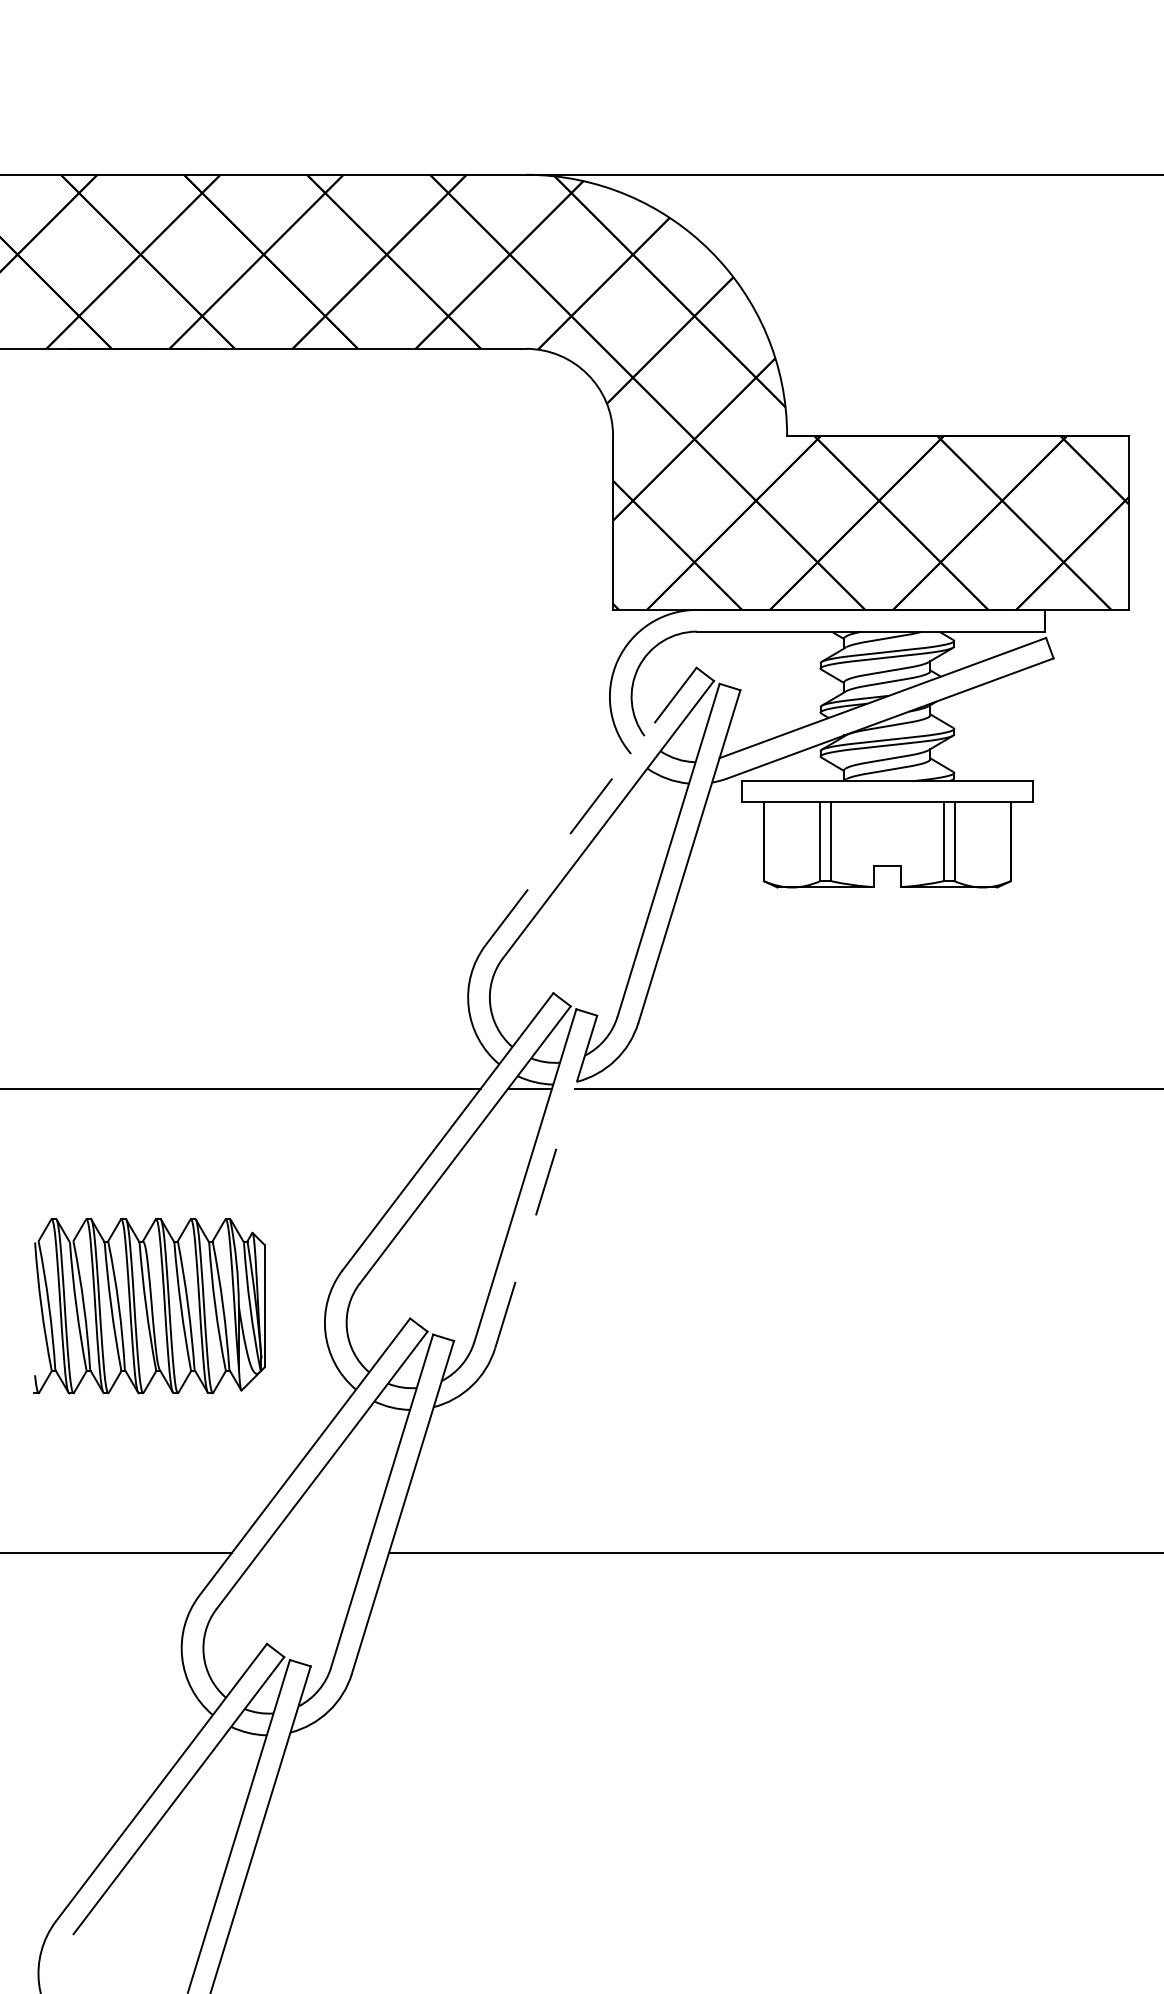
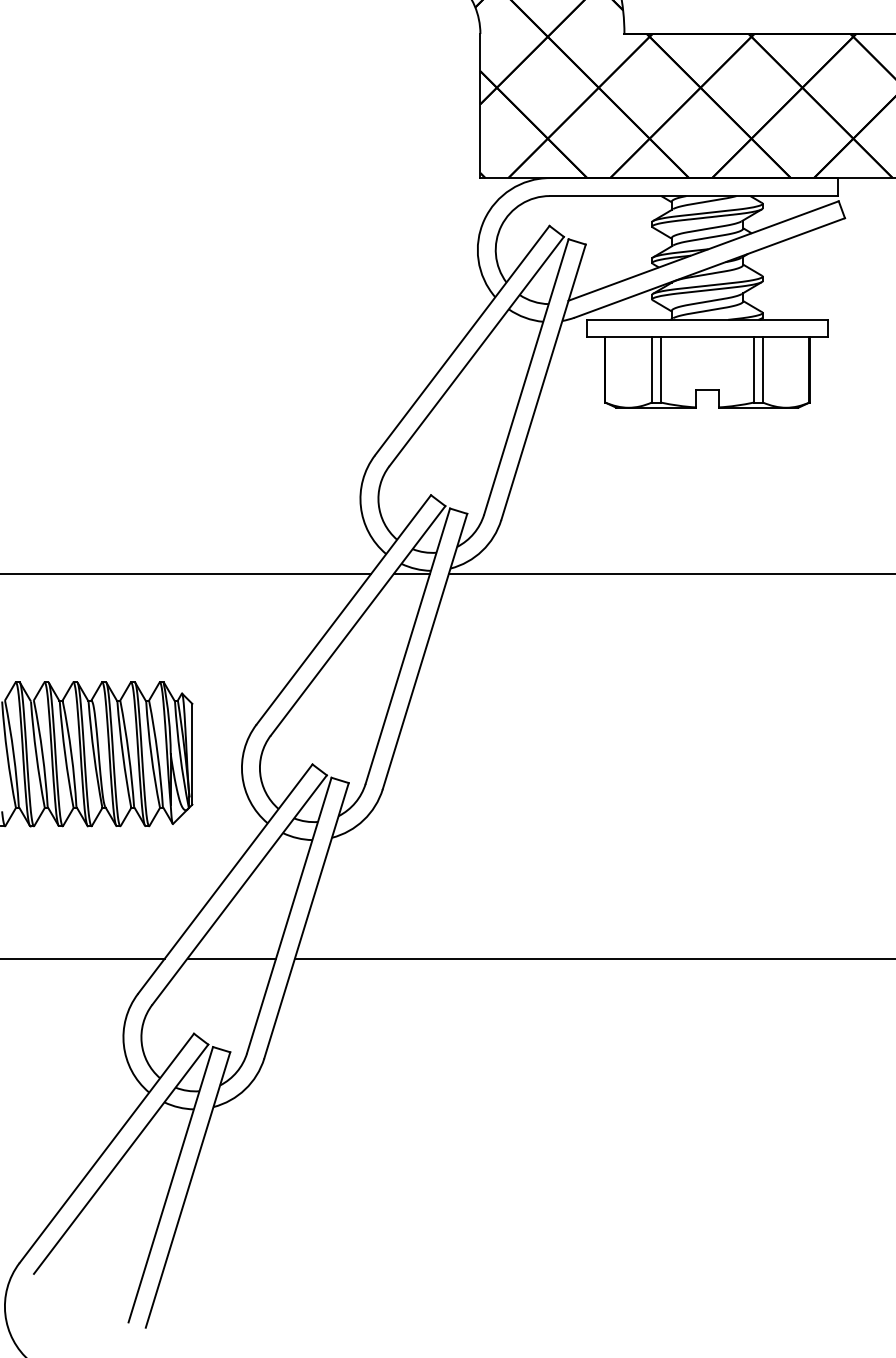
line: (591, 805) -> (462, 339), dashed -> solid
line: (546, 1182) -> (425, 651), dashed -> solid
line: (312, 1553) -> (231, 958), added

